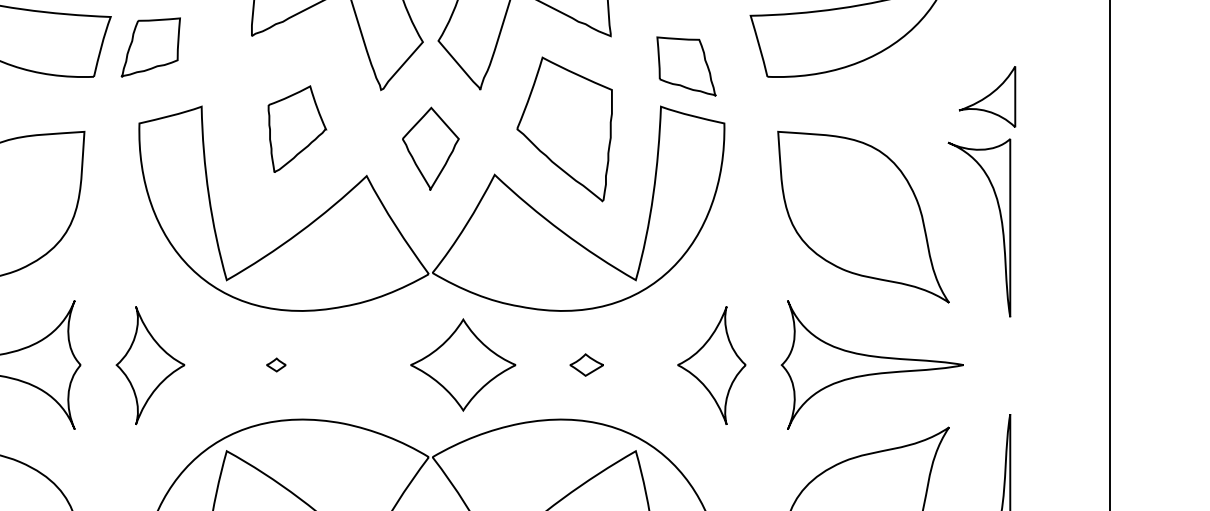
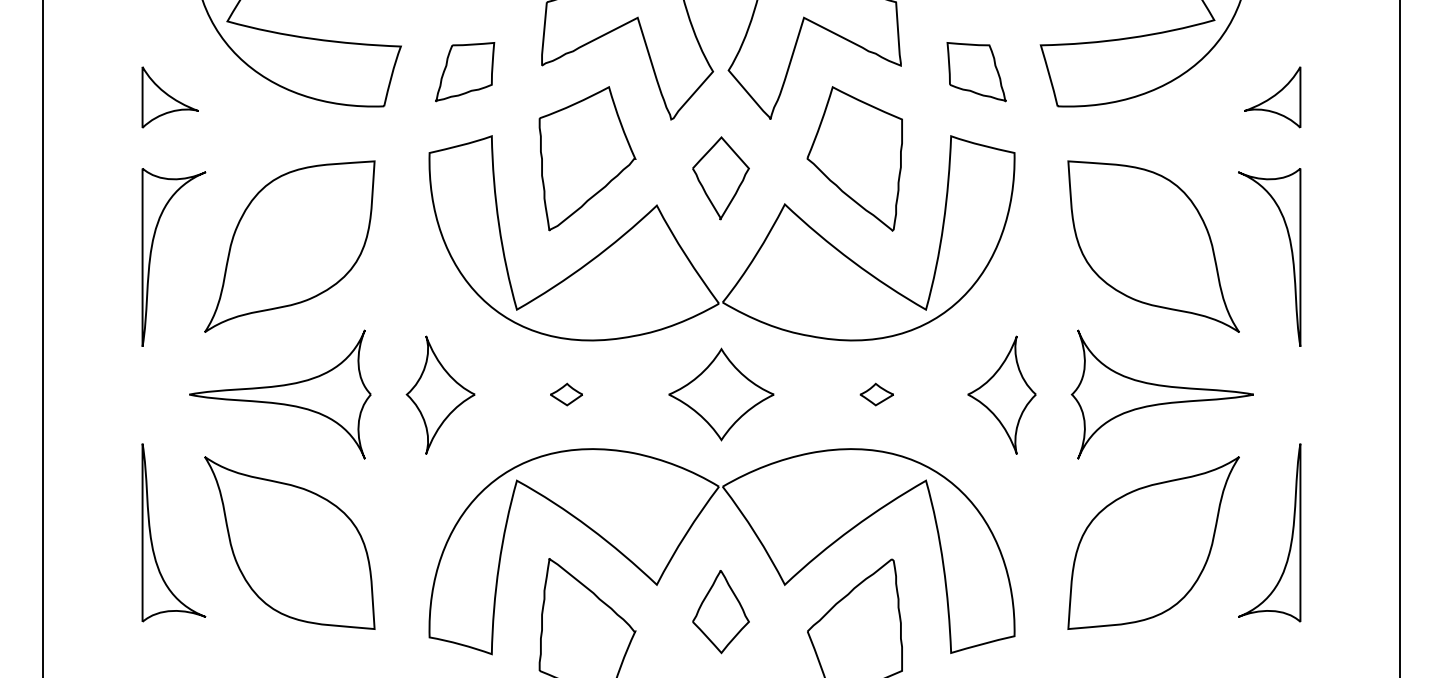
part: (151, 47) -> (465, 72), moved
part: (686, 66) -> (976, 72), moved
part: (987, 96) -> (1272, 97), moved
part: (297, 128) -> (587, 158), size x1.67
part: (276, 364) -> (566, 394), size x1.67
part: (463, 364) -> (721, 394), moved

